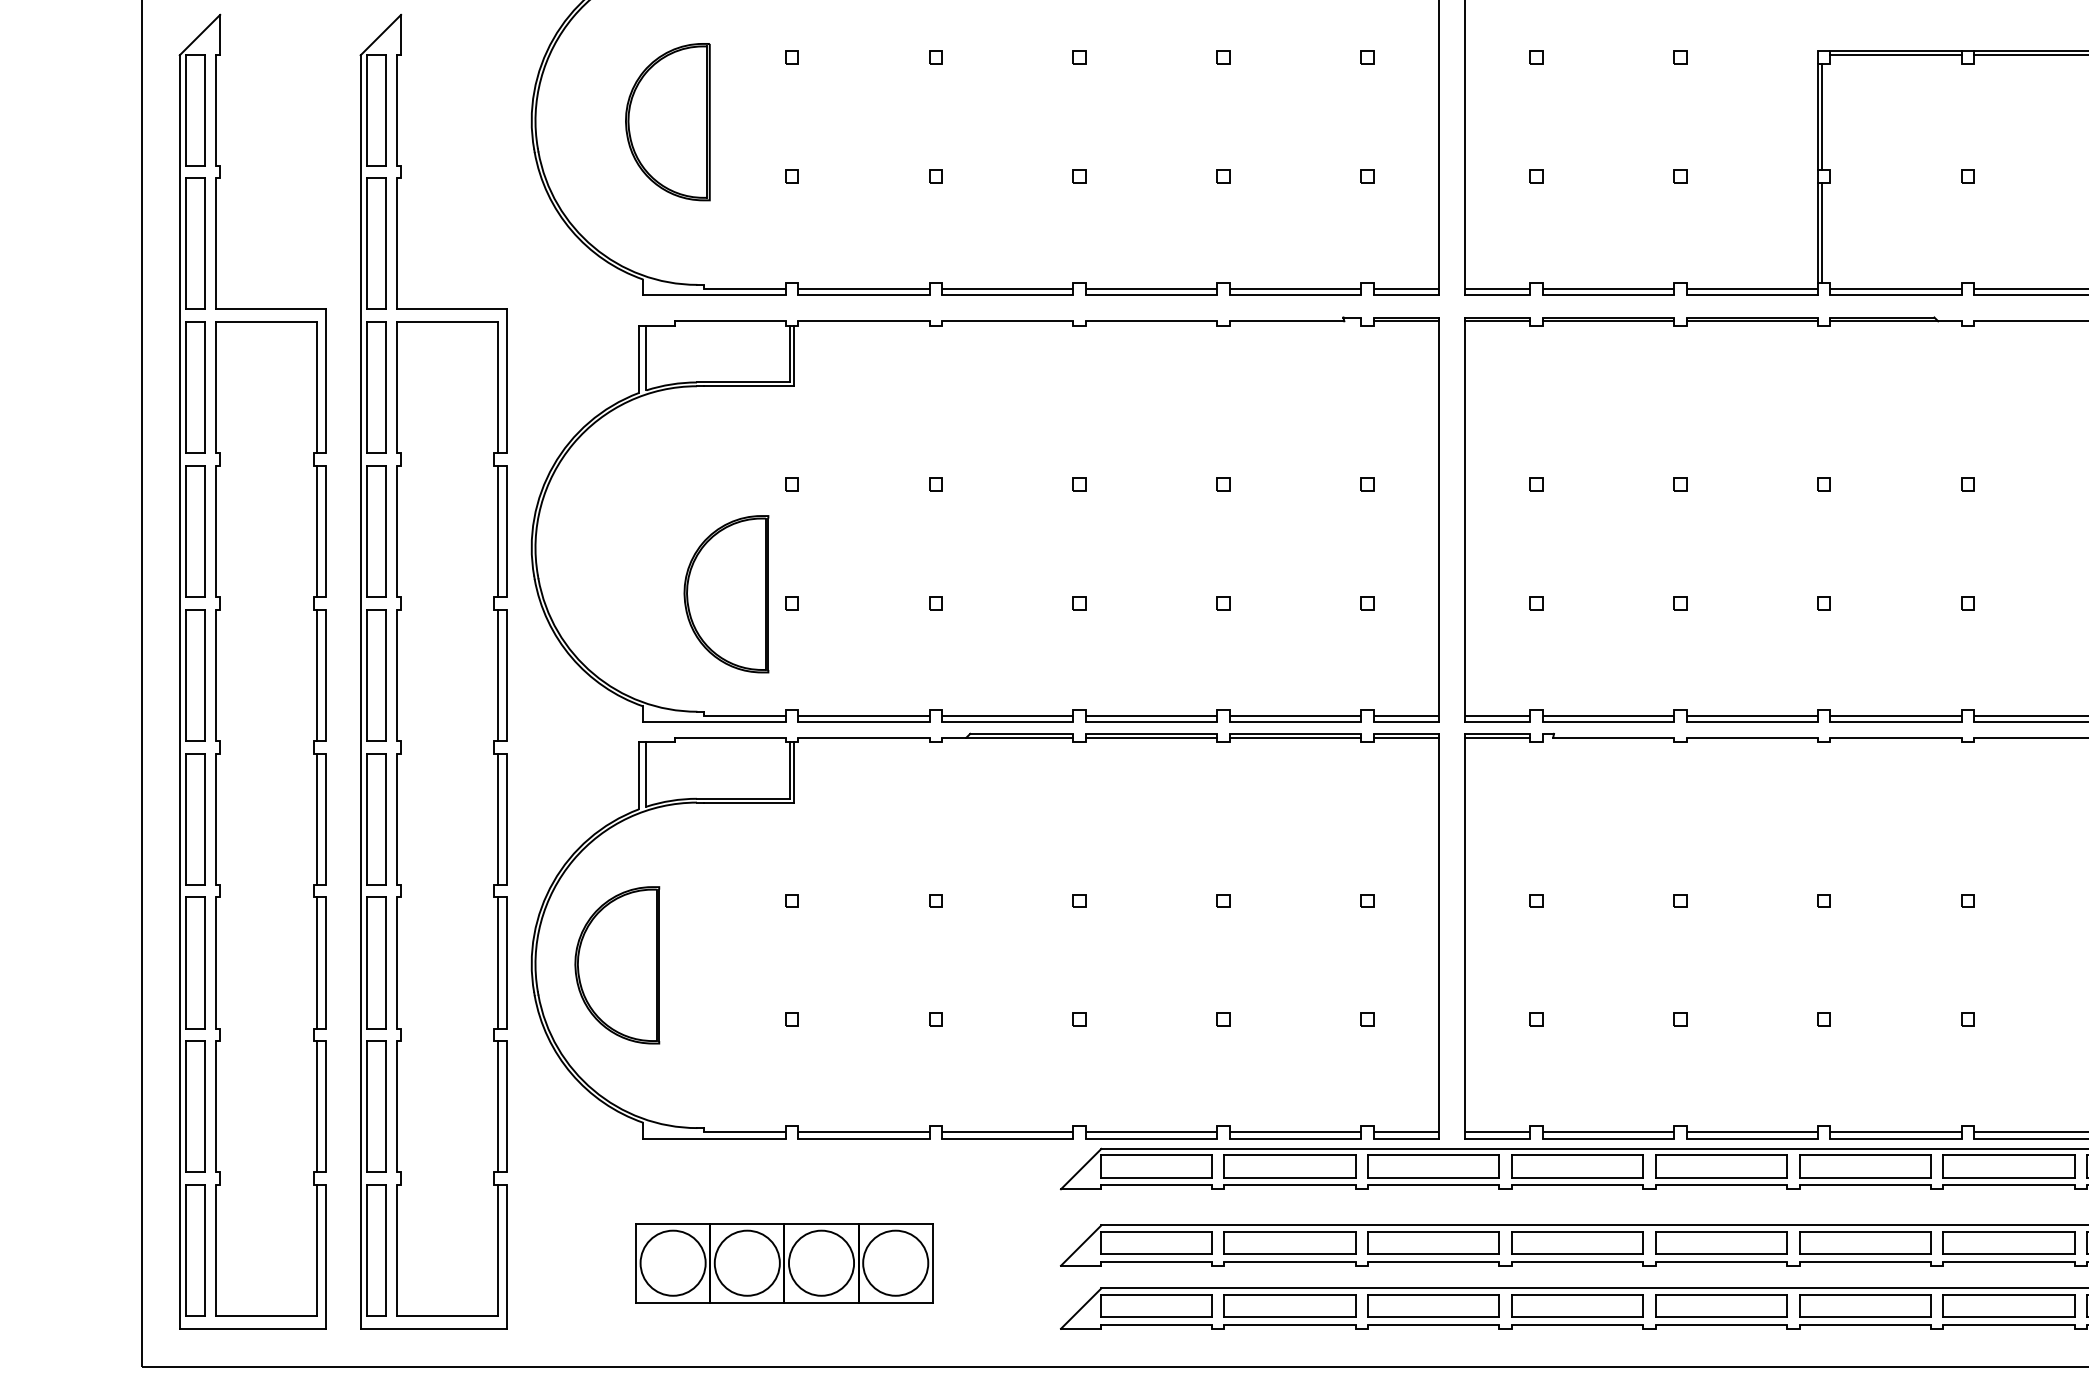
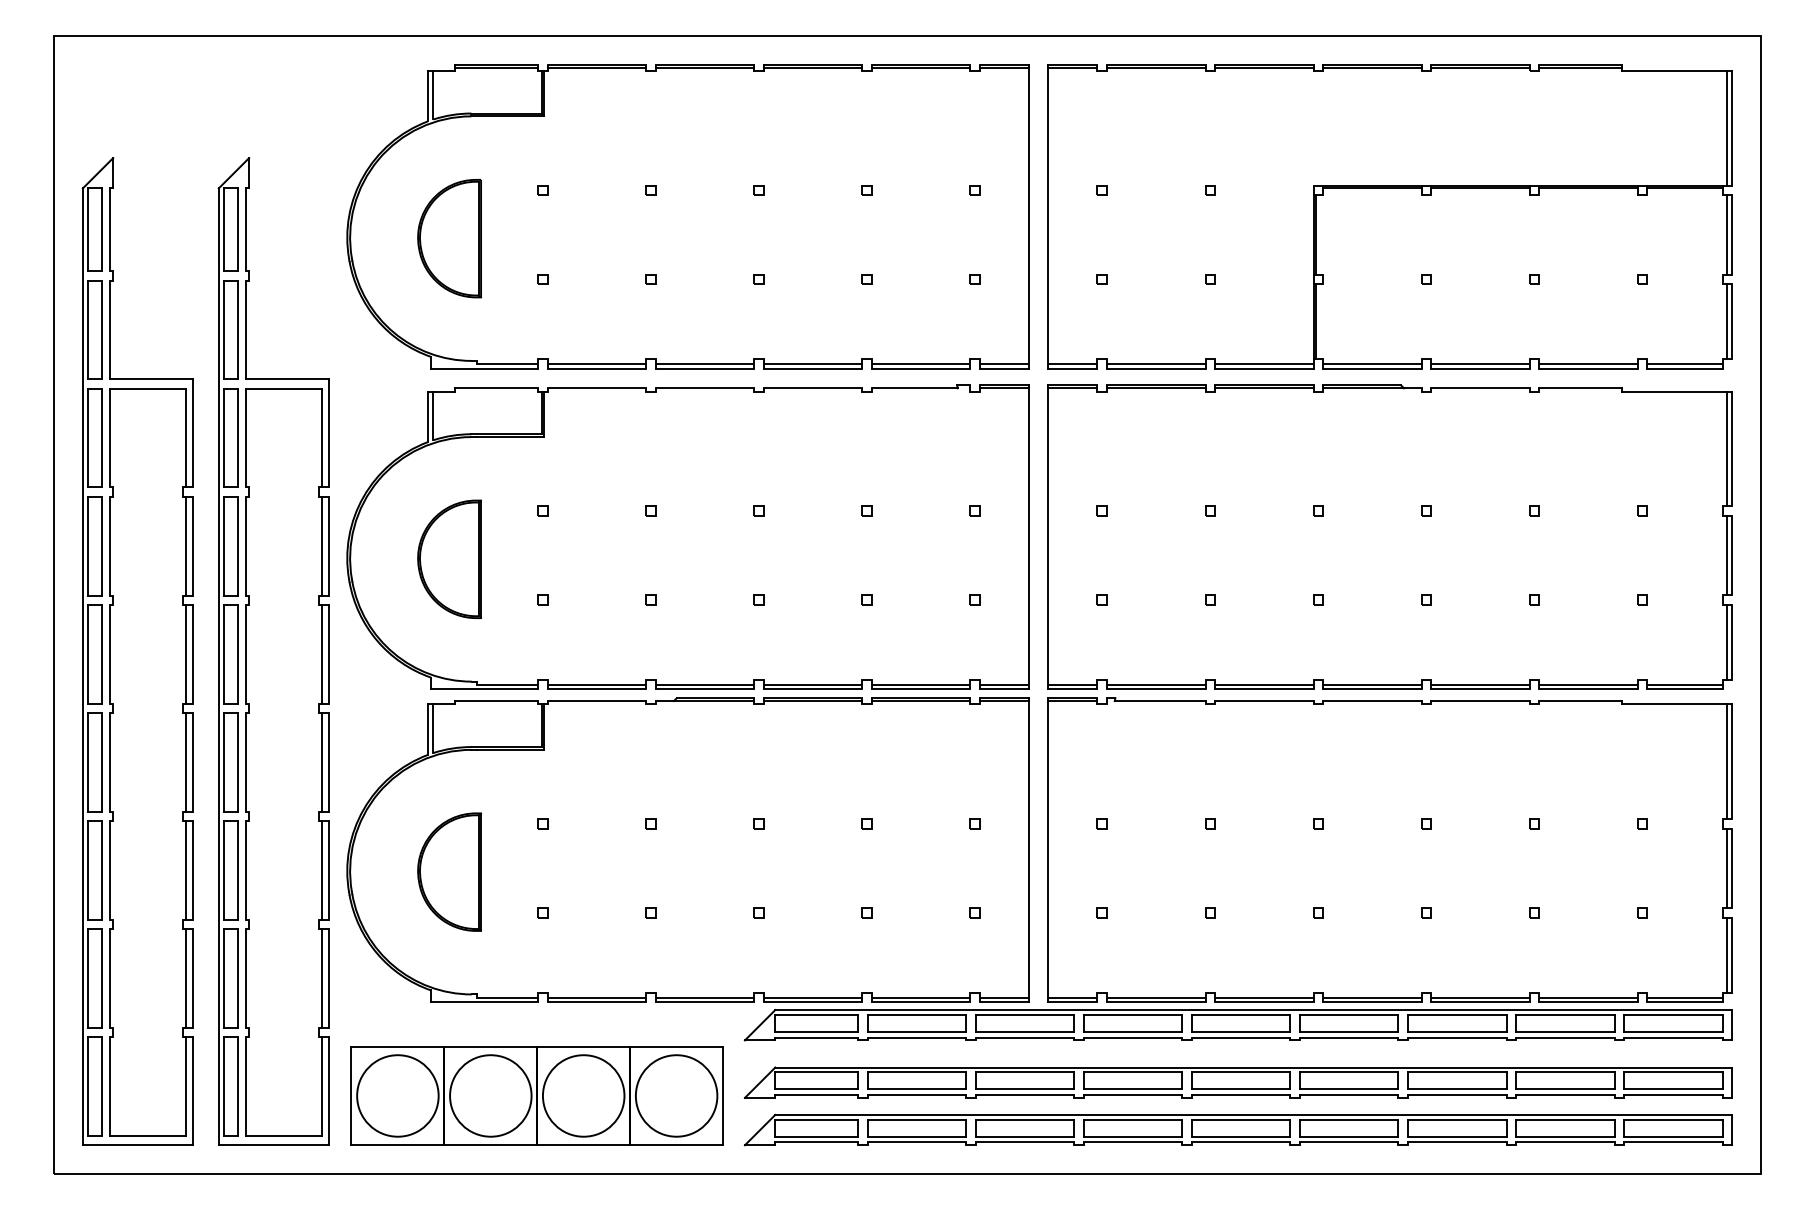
part: (726, 593) -> (449, 558), moved
part: (617, 964) -> (449, 871), moved
part: (783, 1262) -> (536, 1095), size x1.67

